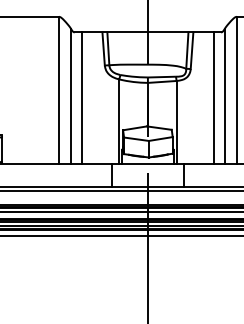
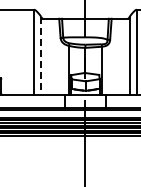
line: (71, 96) -> (41, 55), solid -> dashed
line: (82, 97) -> (47, 56), removed
line: (213, 97) -> (123, 56), removed

